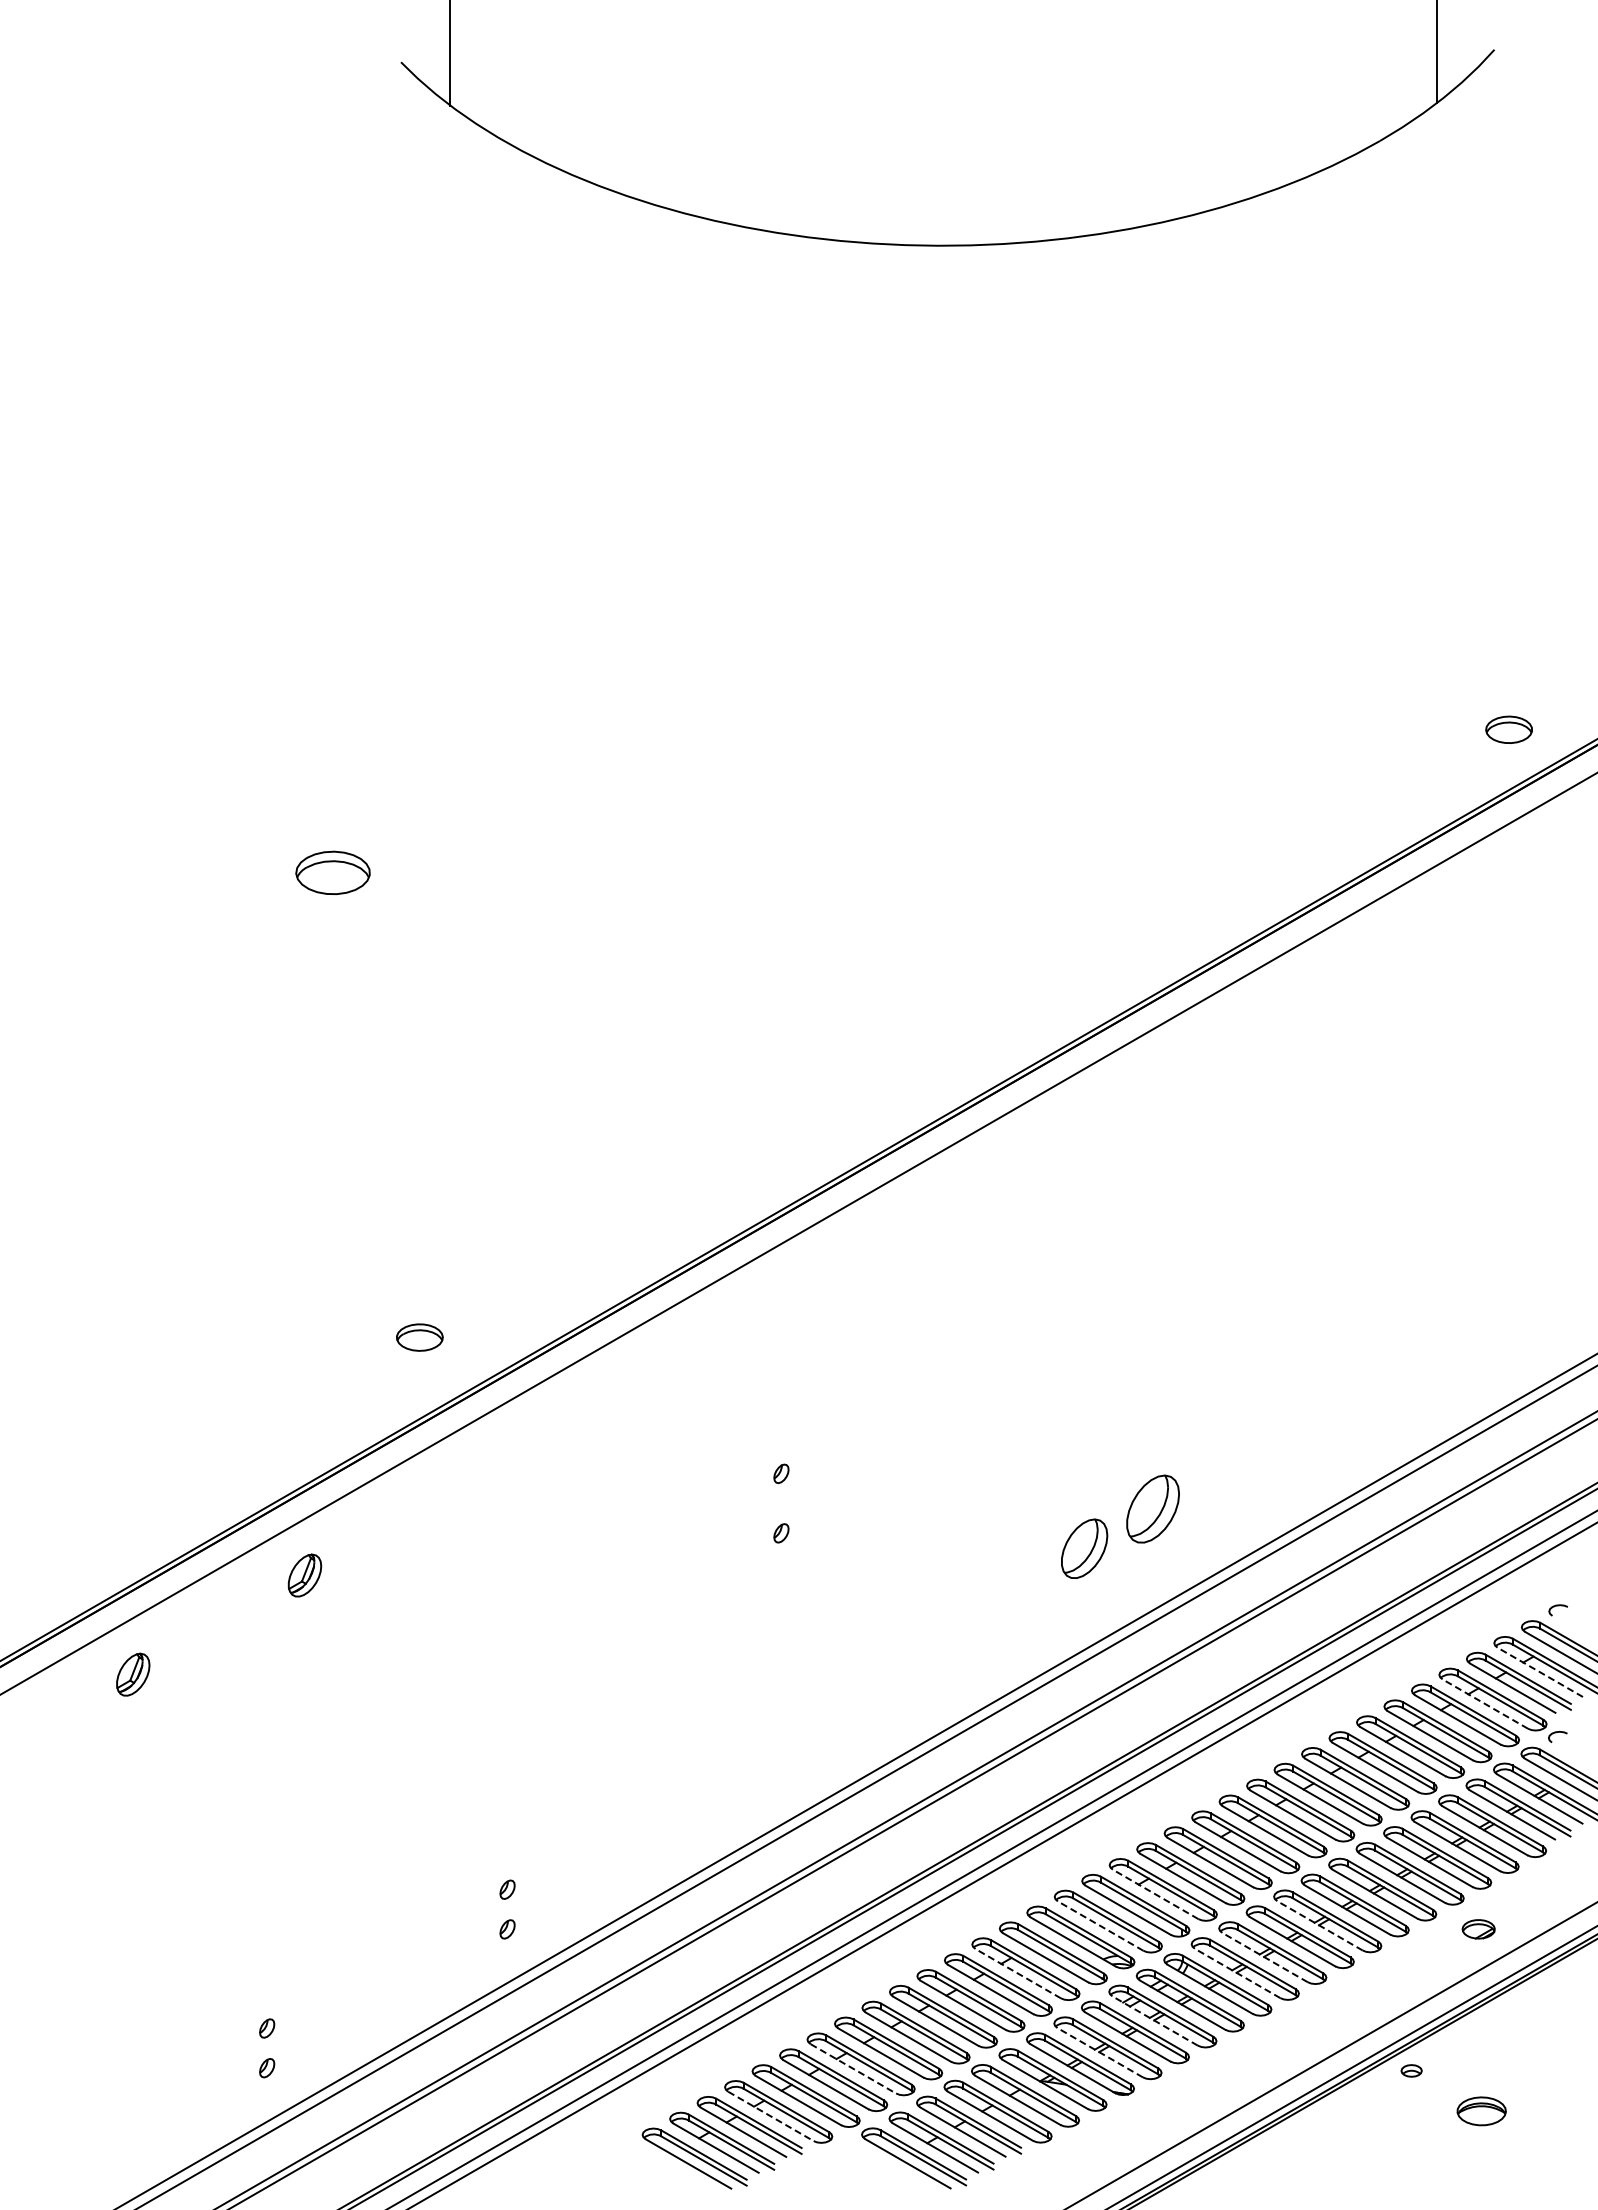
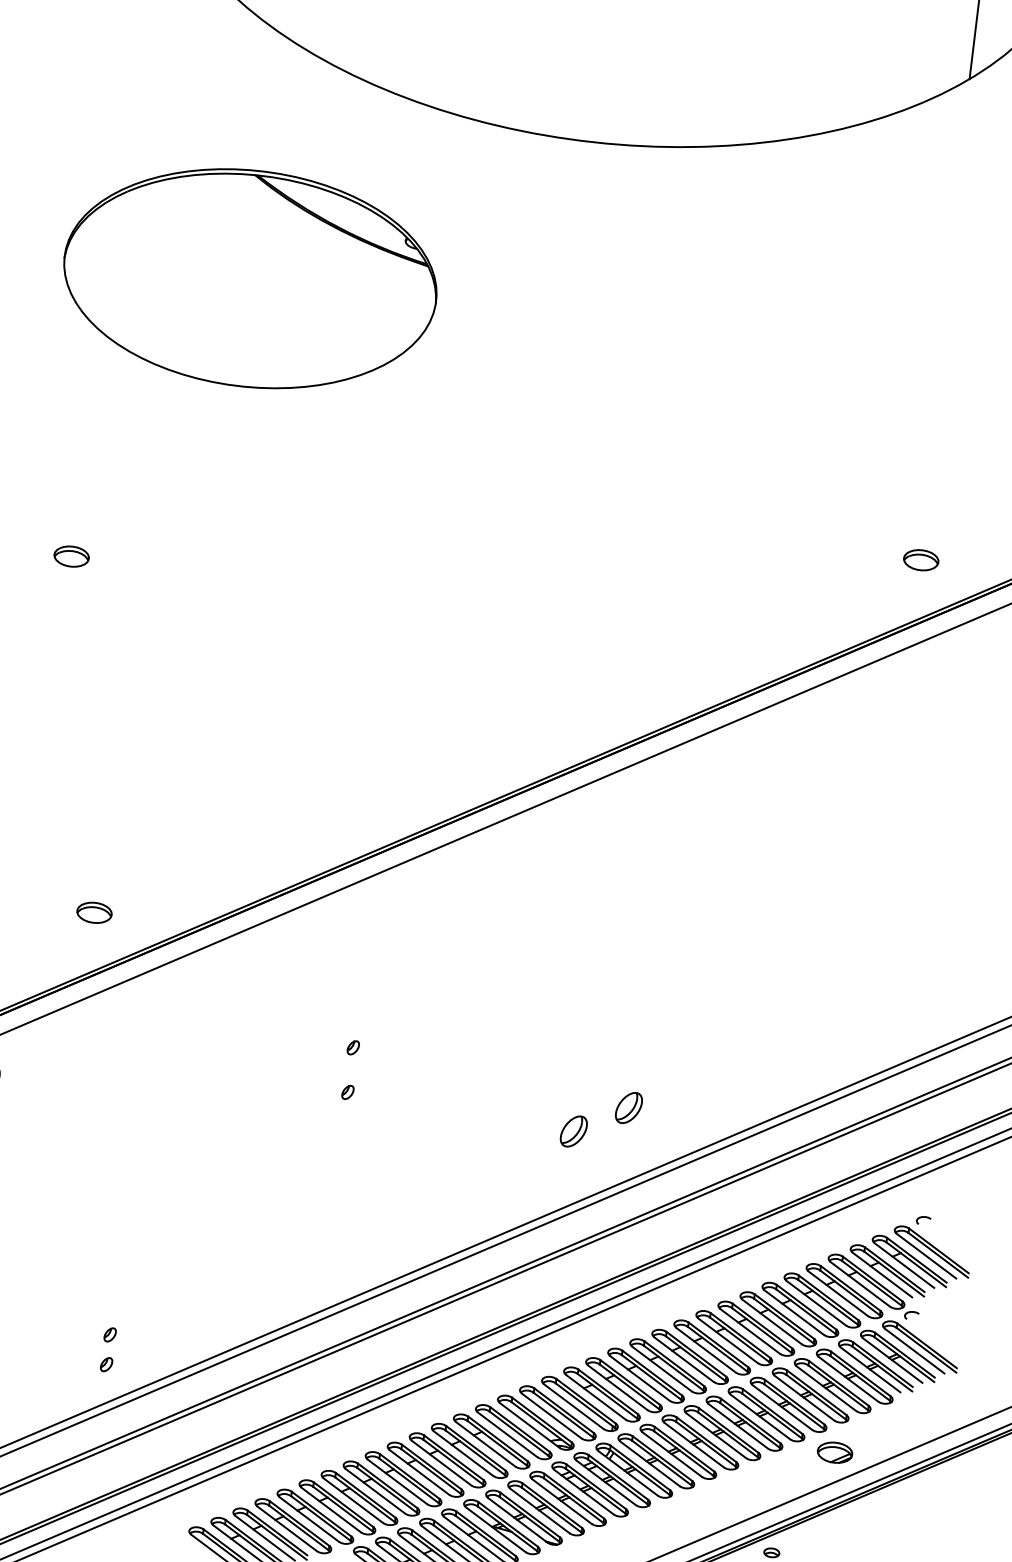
part: (523, 479) -> (250, 278), added
part: (1508, 729) -> (920, 559), moved
part: (333, 873) -> (71, 556), size x0.62
part: (1153, 1508) -> (629, 1107), size x0.62
part: (1084, 1548) -> (573, 1131), size x0.71
line: (1539, 1672) -> (903, 1265), dashed -> solid
line: (1484, 1703) -> (859, 1283), dashed -> solid
line: (1155, 1894) -> (595, 1397), dashed -> solid
line: (1100, 1925) -> (551, 1415), dashed -> solid
line: (1319, 1925) -> (715, 1435), dashed -> solid
part: (1478, 1929) -> (834, 1452), size x1.43
line: (1264, 1957) -> (671, 1454), dashed -> solid
line: (1017, 1973) -> (485, 1444), dashed -> solid
line: (1237, 1973) -> (650, 1463), dashed -> solid
line: (1154, 2020) -> (583, 1491), dashed -> solid
line: (1099, 2052) -> (539, 1510), dashed -> solid
line: (853, 2069) -> (353, 1501), dashed -> solid
line: (771, 2116) -> (287, 1528), dashed -> solid

